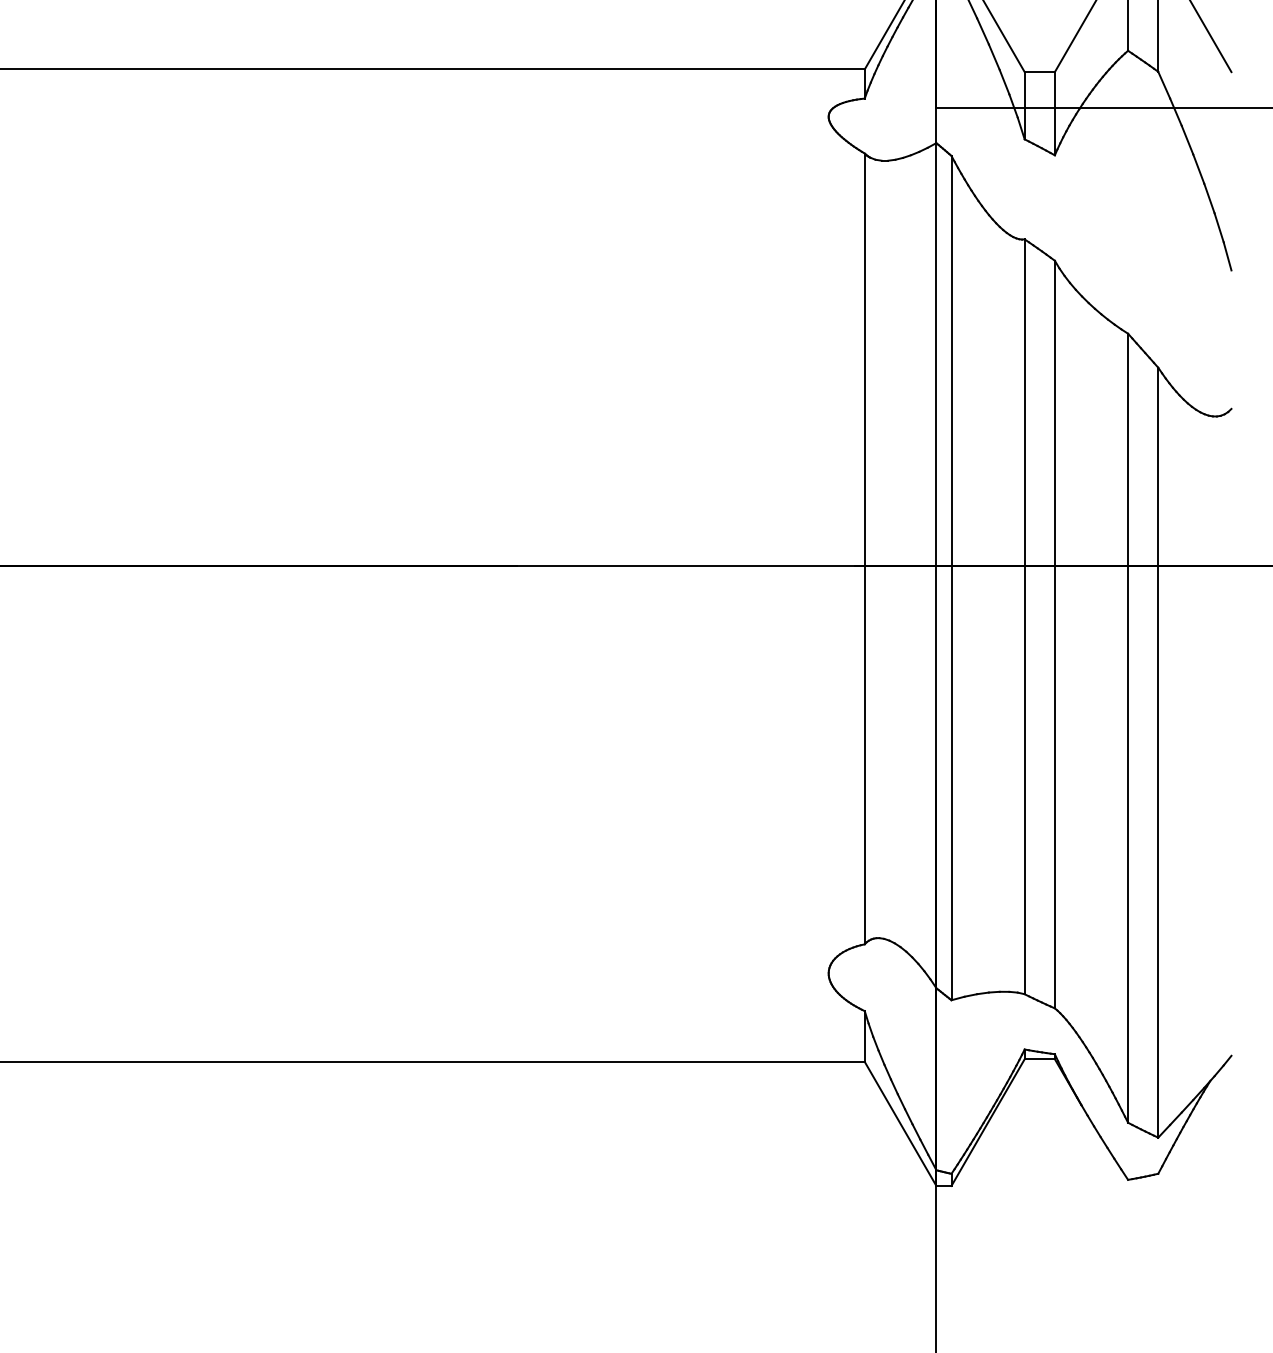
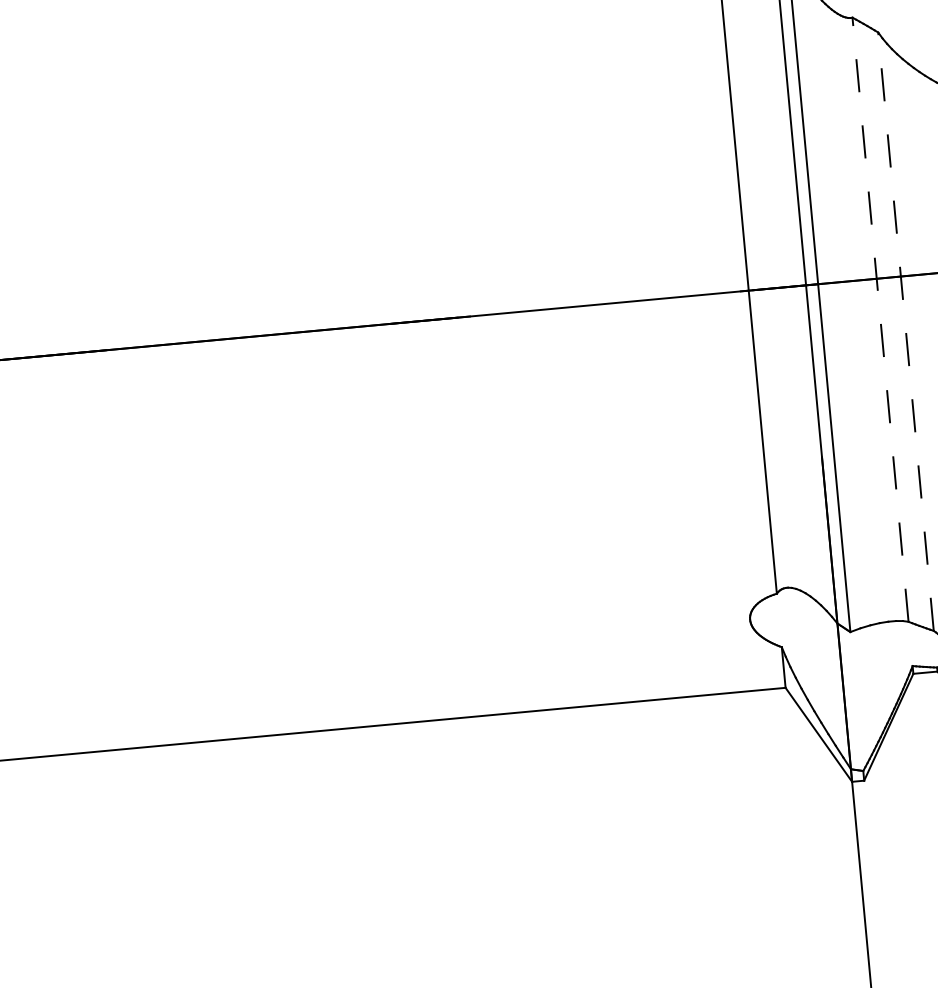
line: (1024, 616) -> (880, 319), solid -> dashed
line: (1054, 634) -> (905, 331), solid -> dashed

